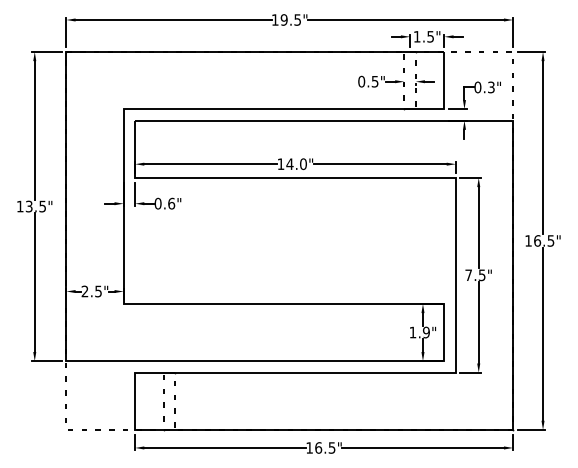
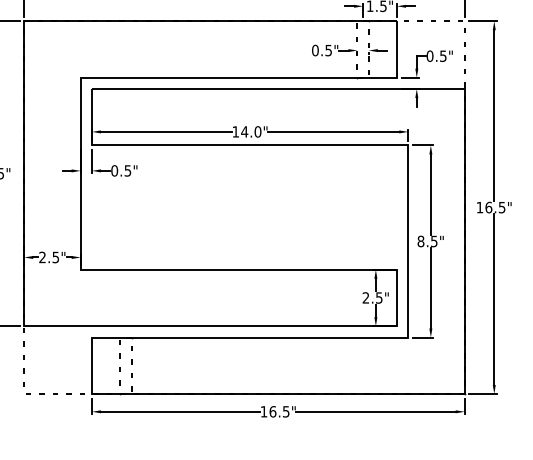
text: (491, 86) -> (443, 55), 0.3" -> 0.5"
text: (171, 203) -> (127, 170), 0.6" -> 0.5"
text: (468, 275) -> (420, 241), 7.5" -> 8.5"
text: (419, 332) -> (372, 297), 1.9" -> 2.5"

